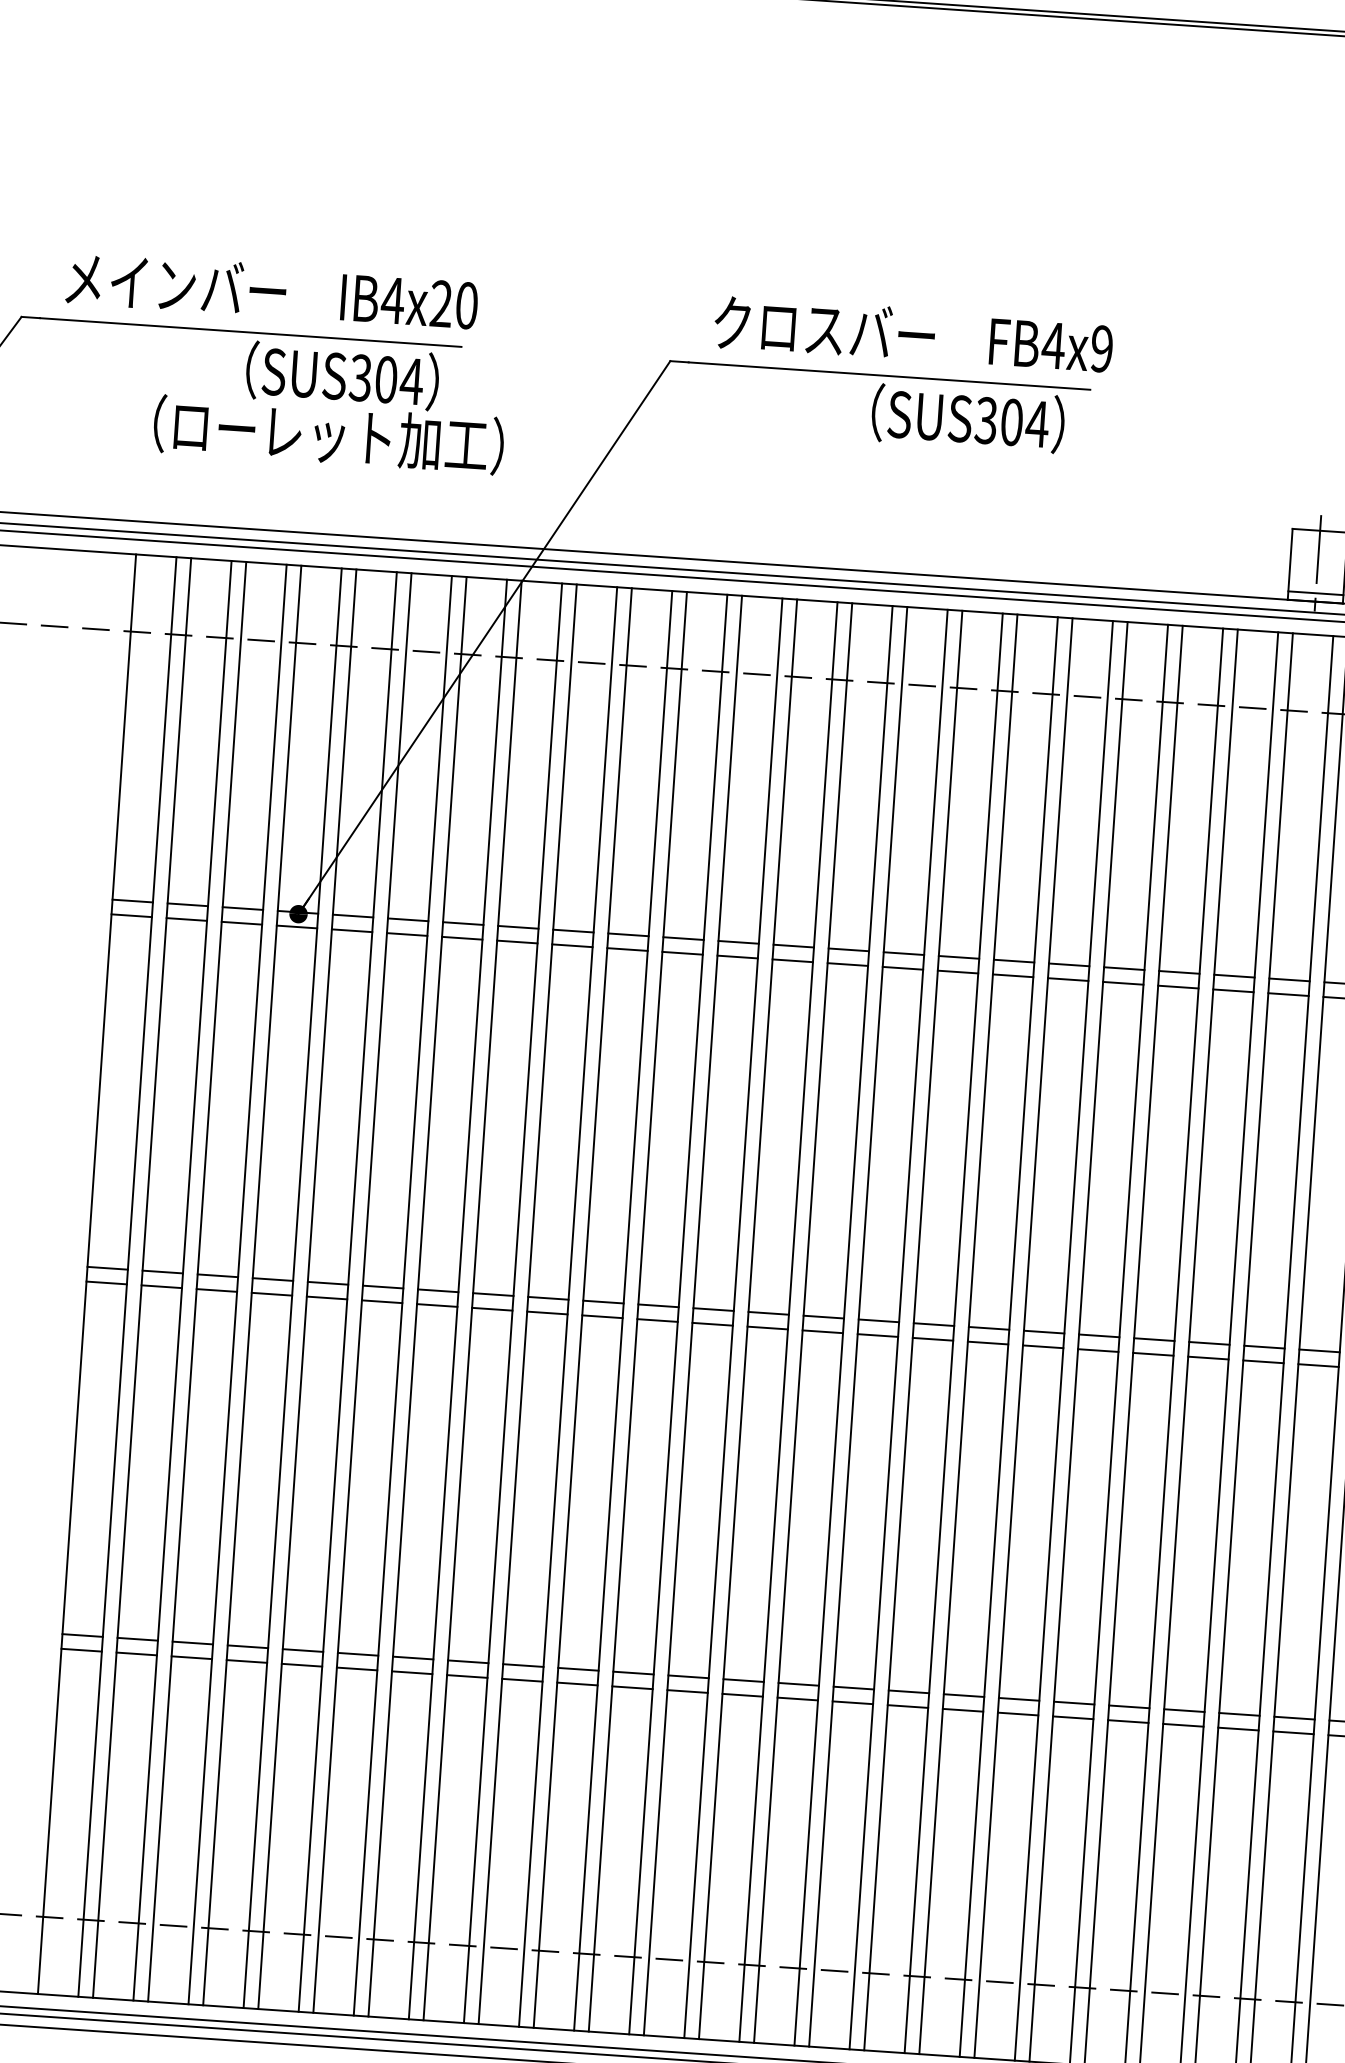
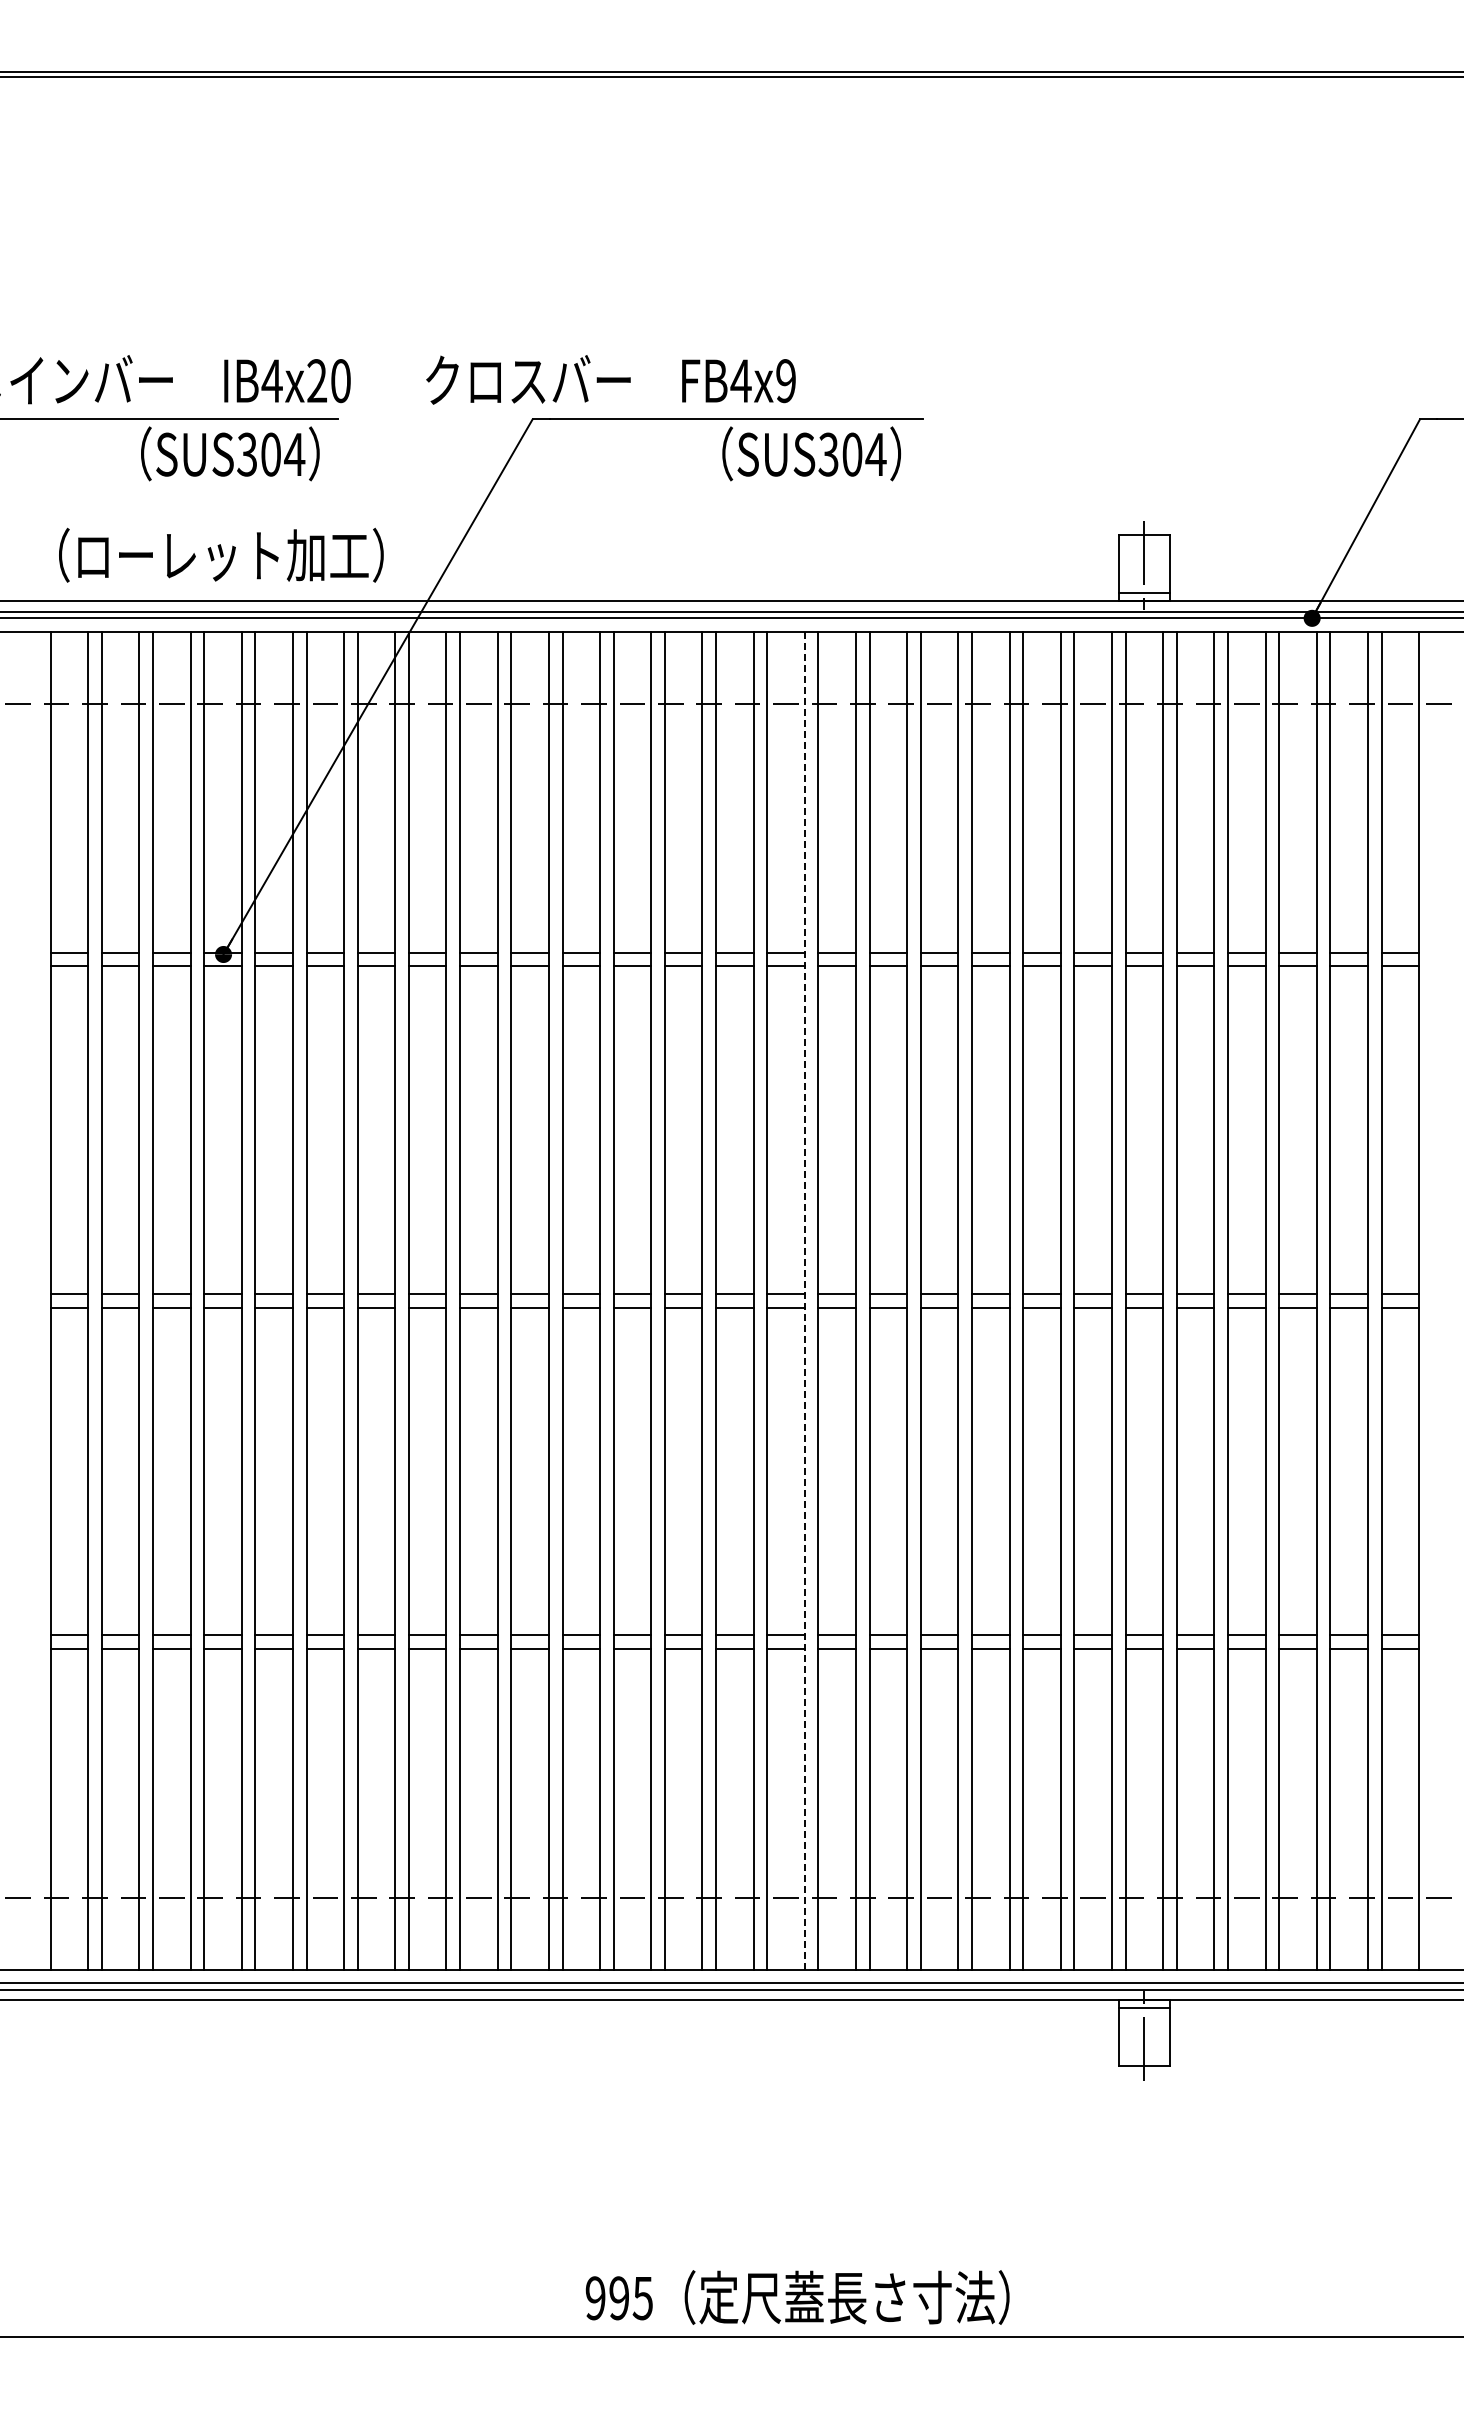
text: (913, 334) -> (610, 379), moved
text: (329, 434) -> (221, 554), moved
line: (898, 1329) -> (804, 1300), solid -> dashed

